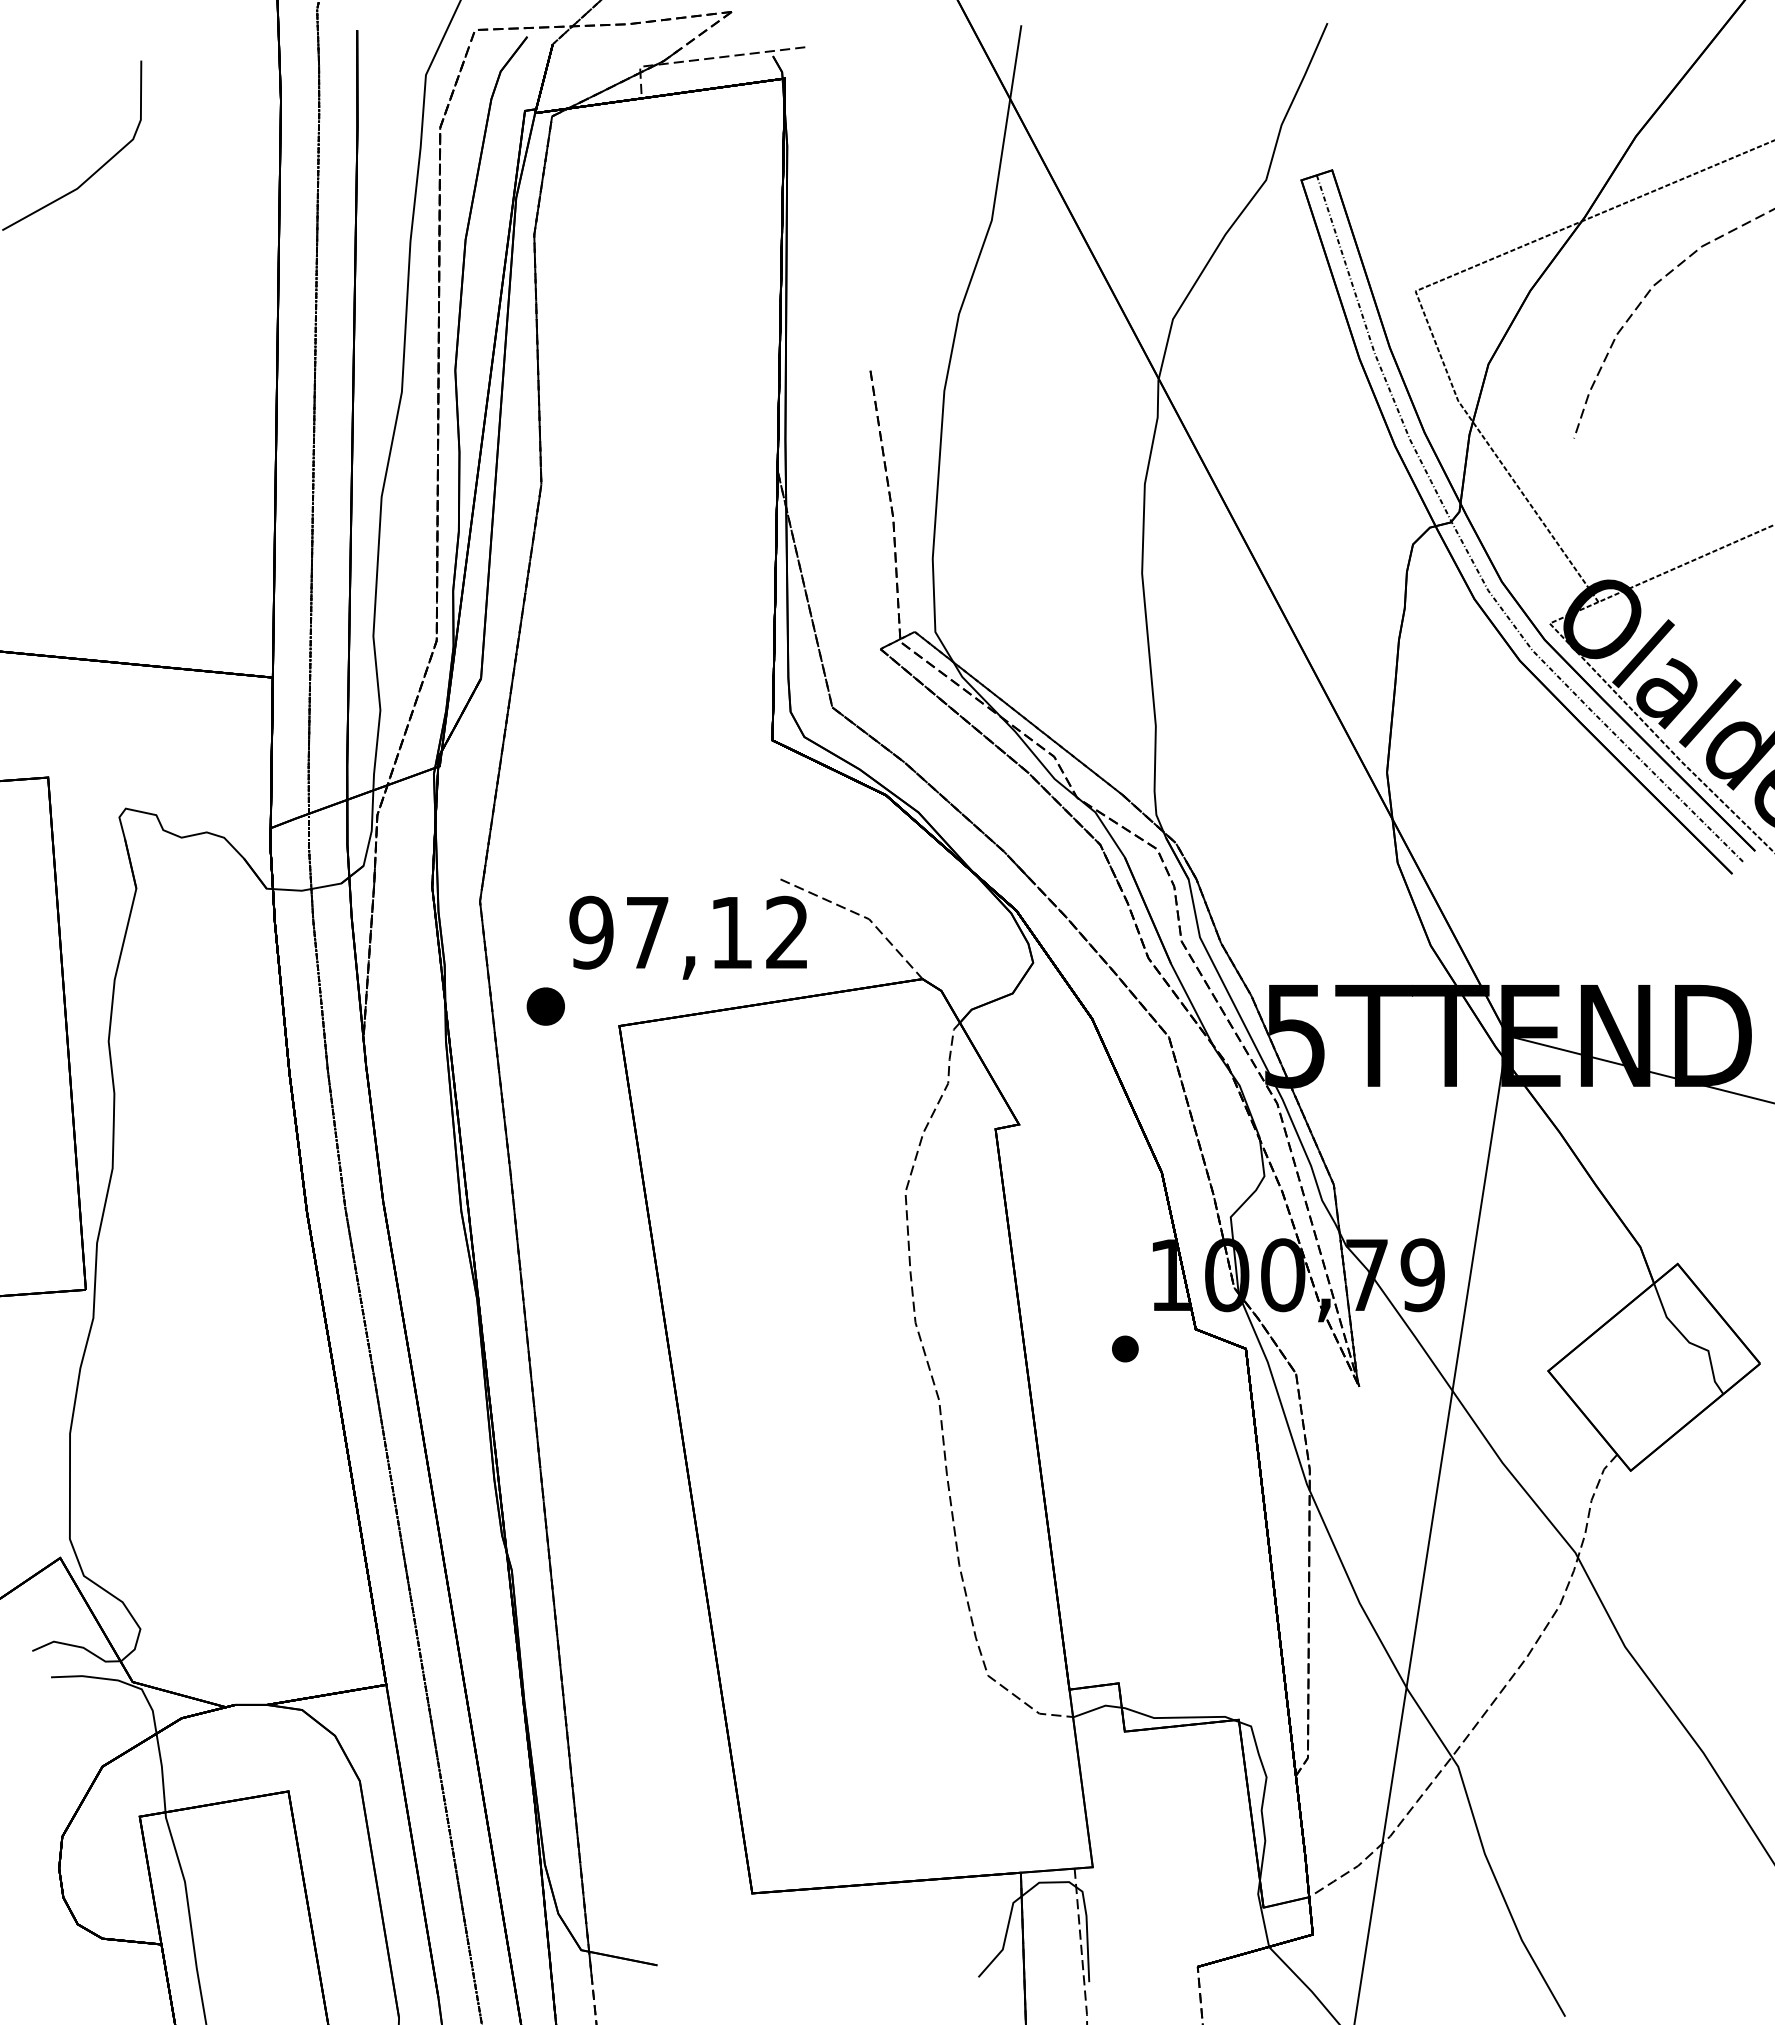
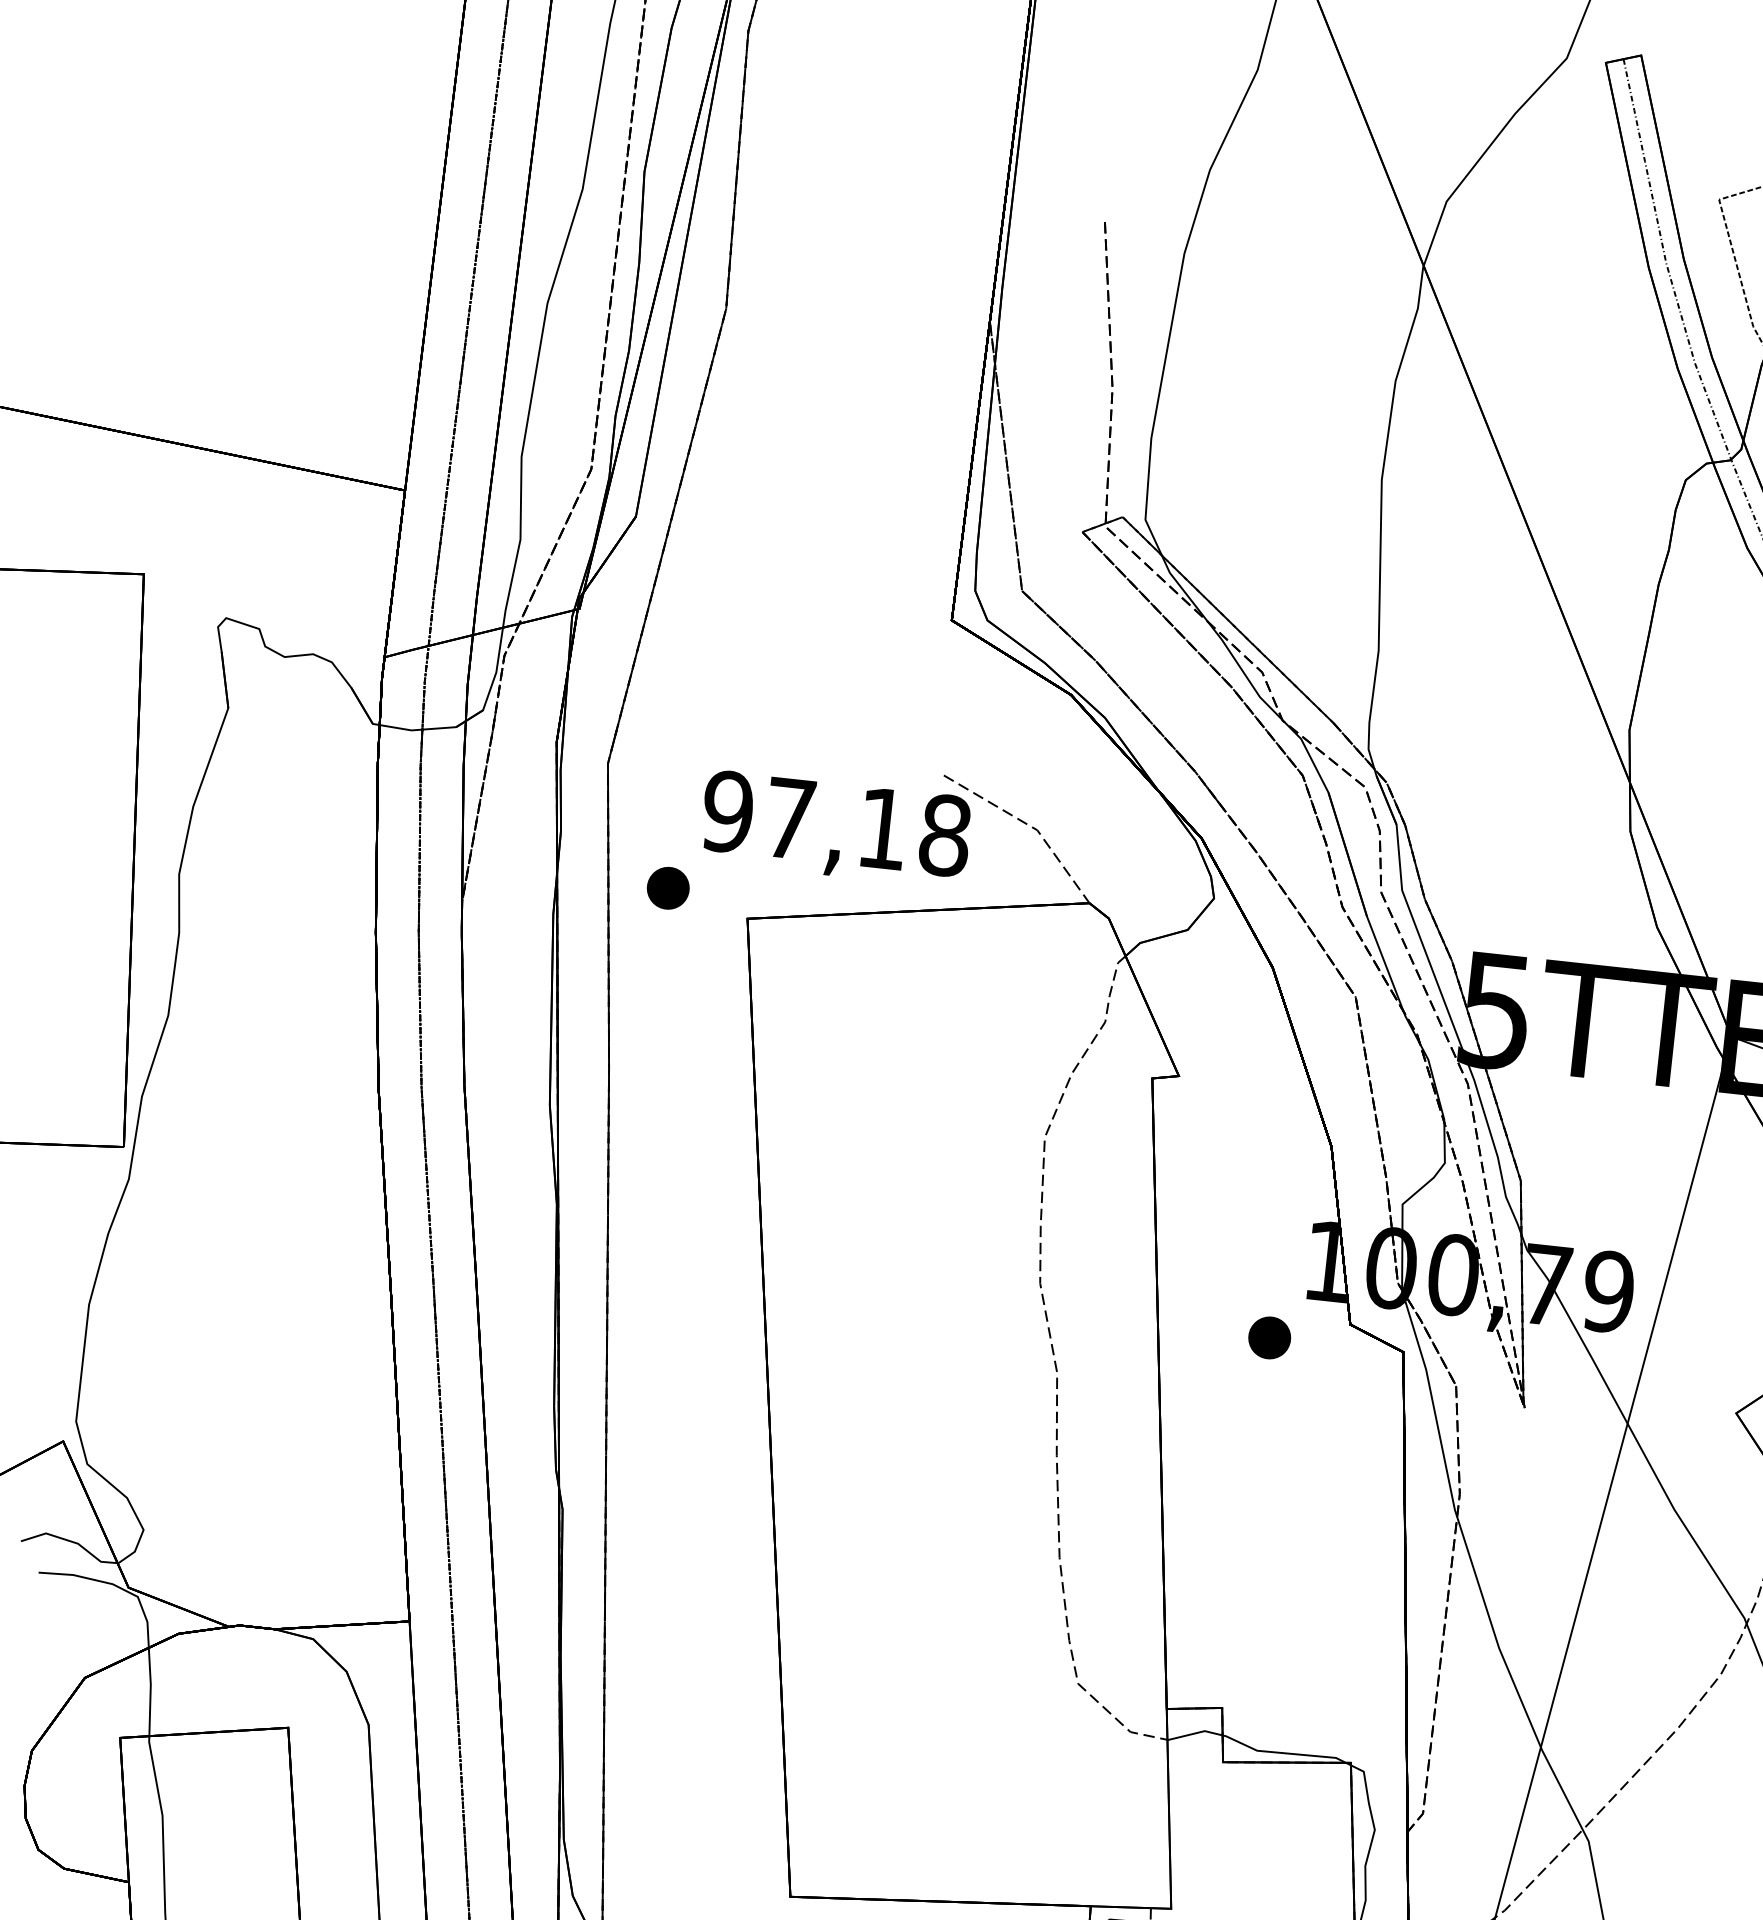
text: (787, 932) -> (945, 835), 97,12 -> 97,18
part: (1125, 1348) -> (1269, 1337), size x1.43

